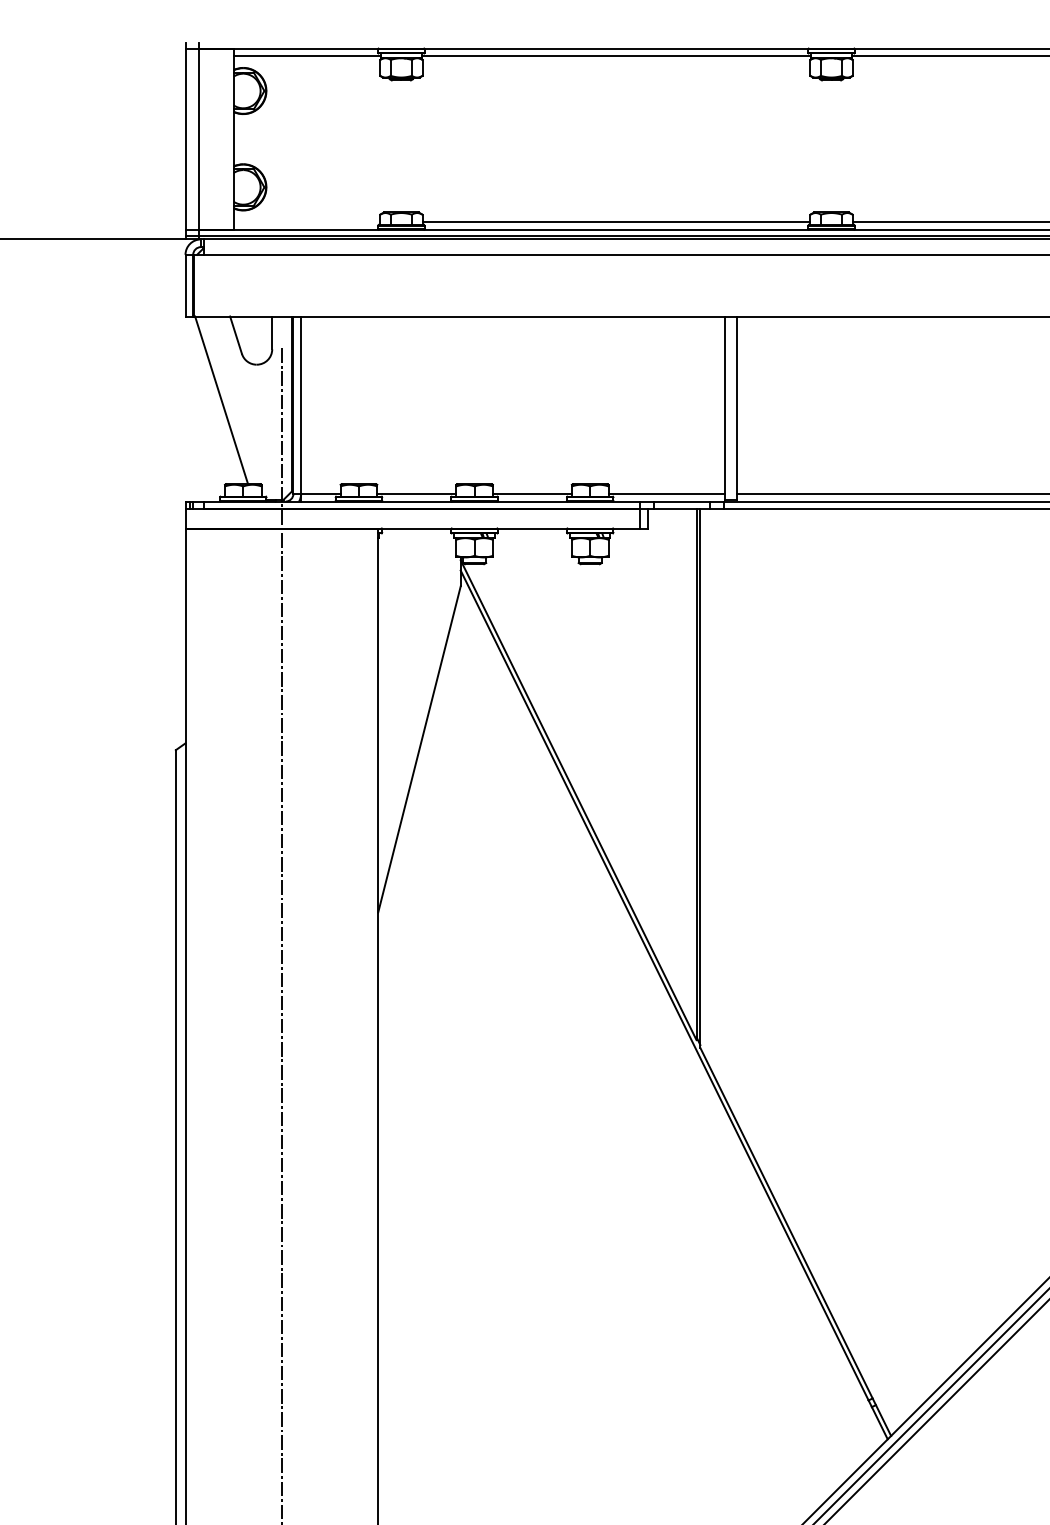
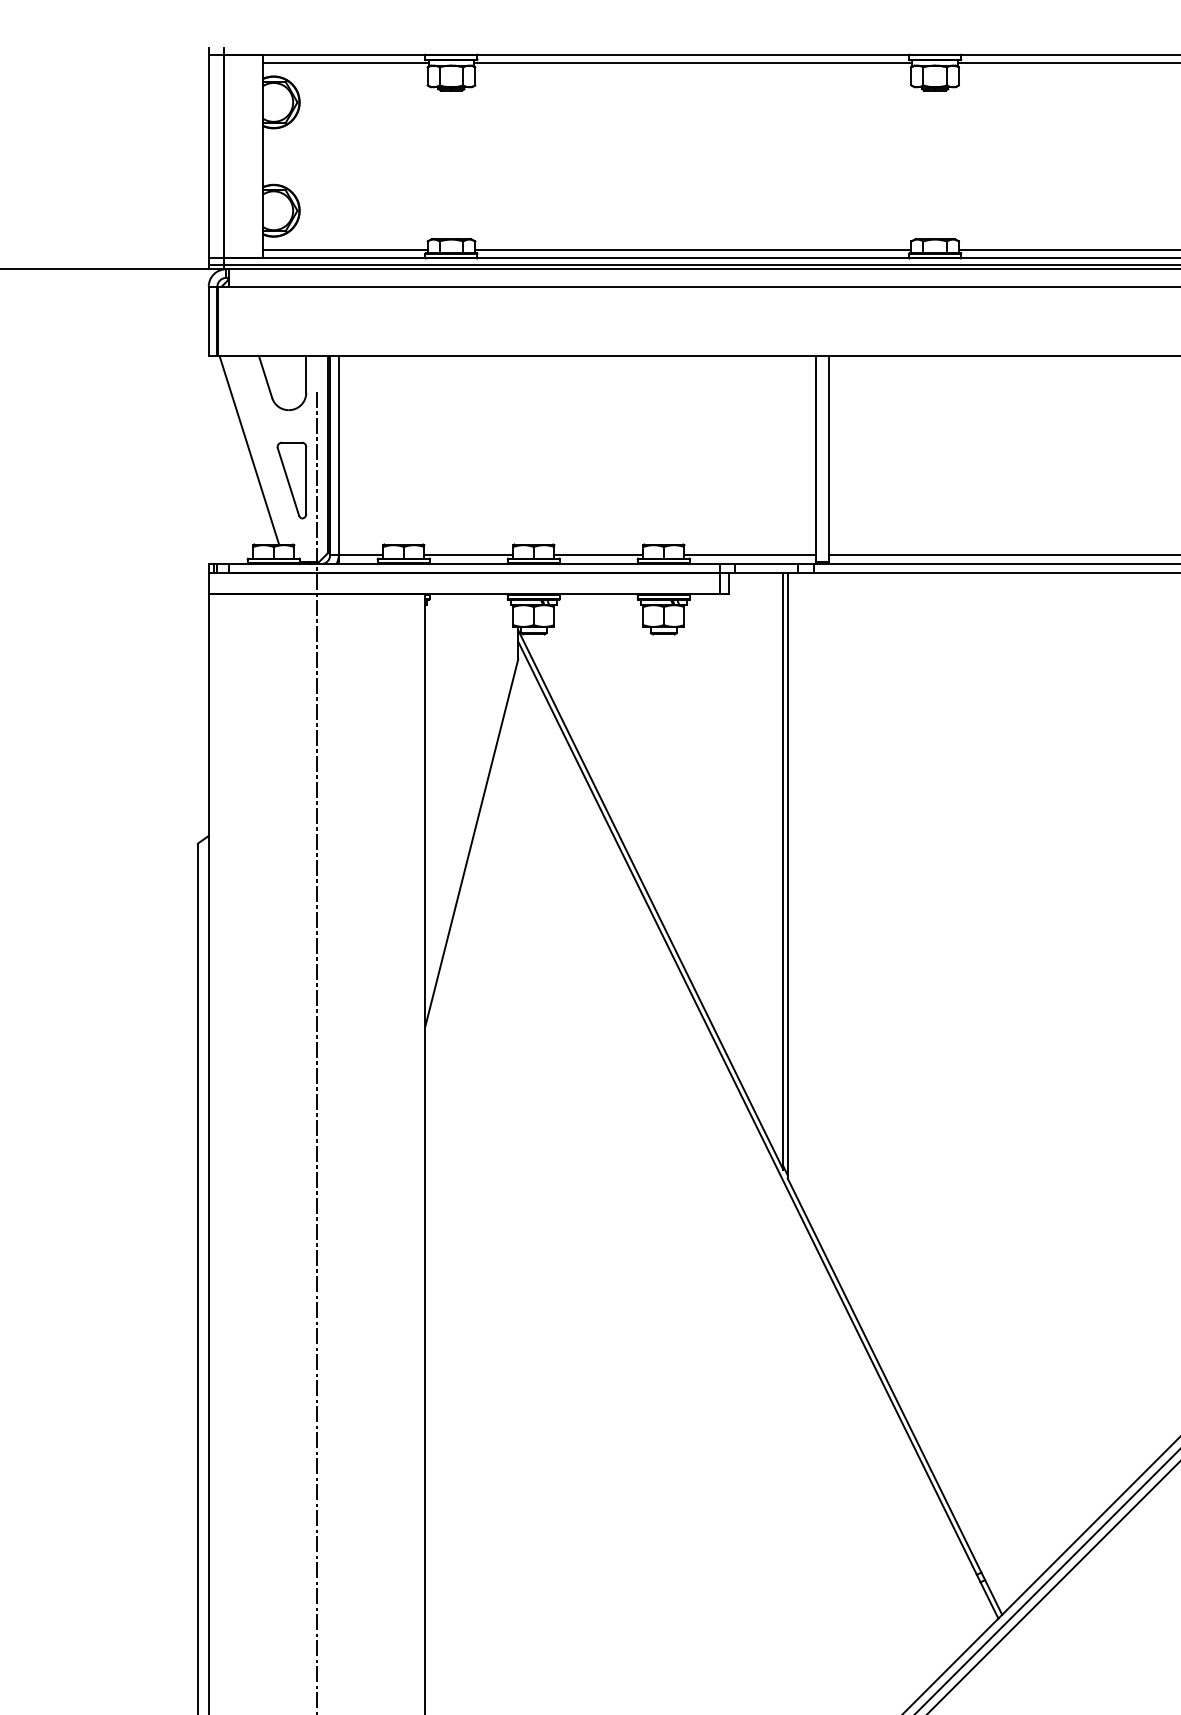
line: (306, 222) -> (344, 250), added
part: (259, 426) -> (291, 479), added

